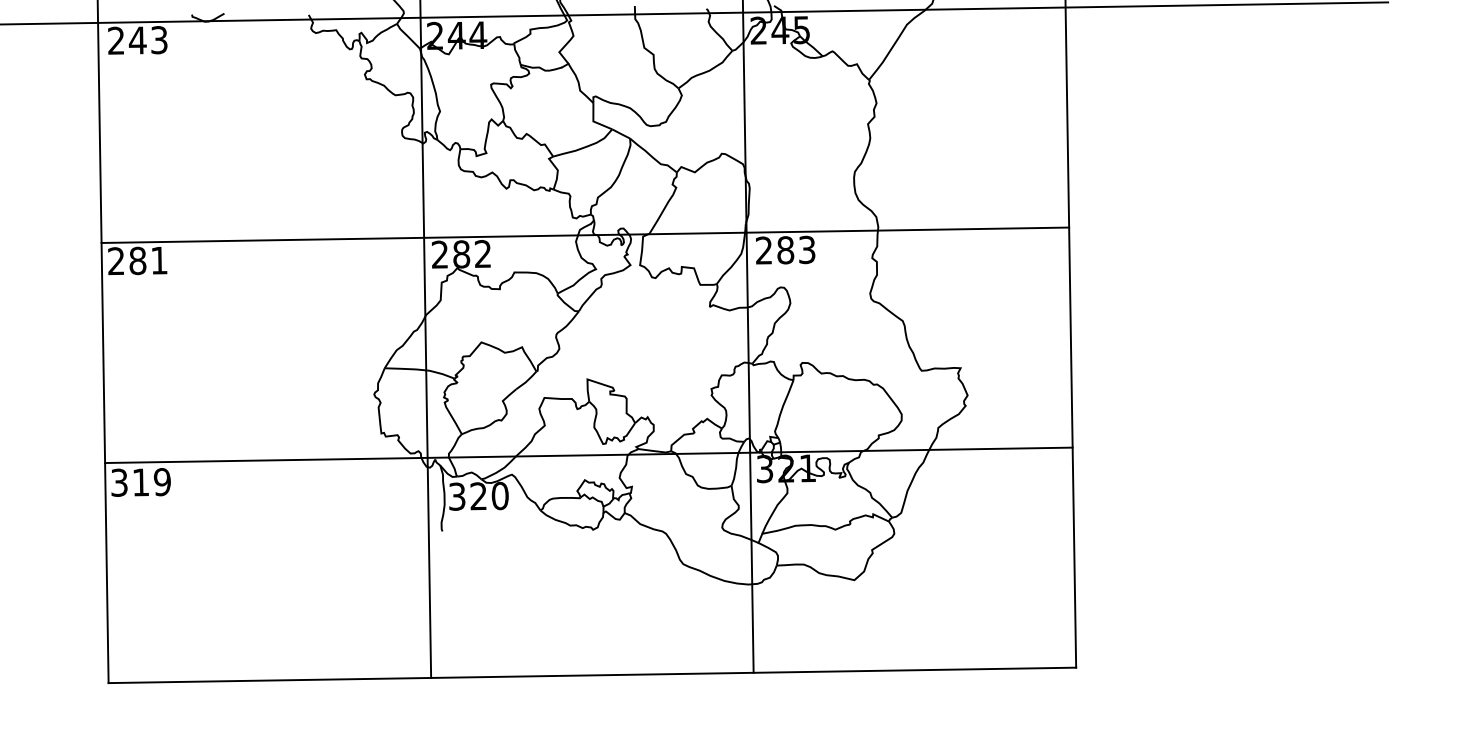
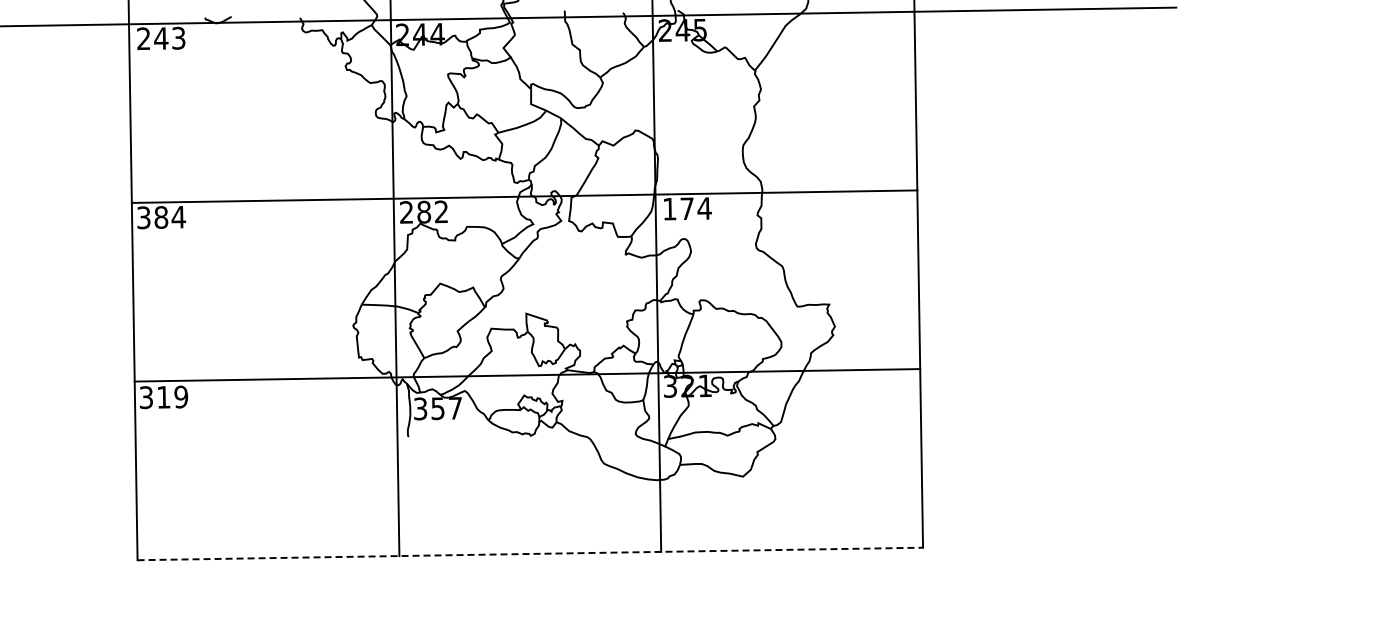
text: (786, 249) -> (687, 208), 283 -> 174
text: (138, 260) -> (161, 217), 281 -> 384
text: (489, 496) -> (446, 408), 320 -> 357
line: (592, 674) -> (530, 553), solid -> dashed

